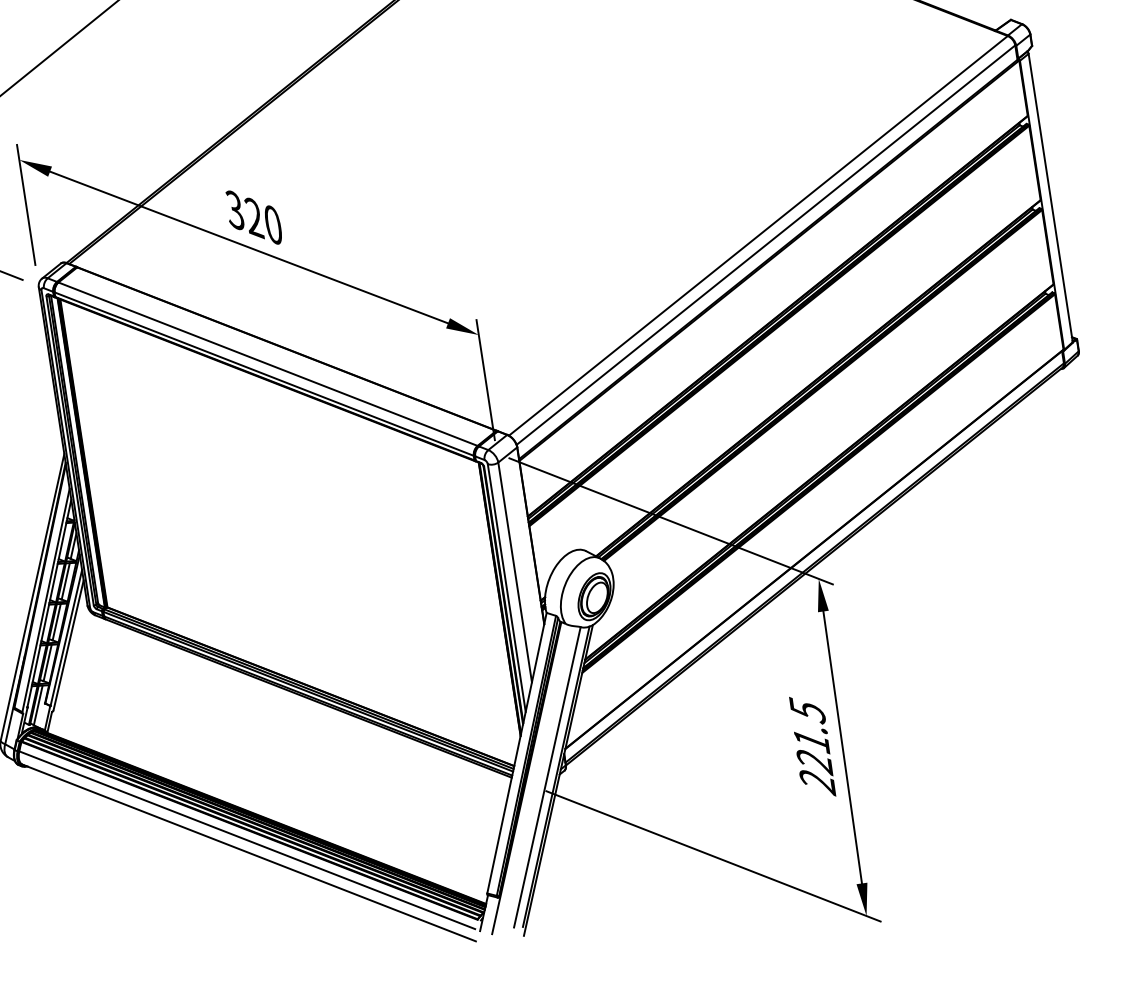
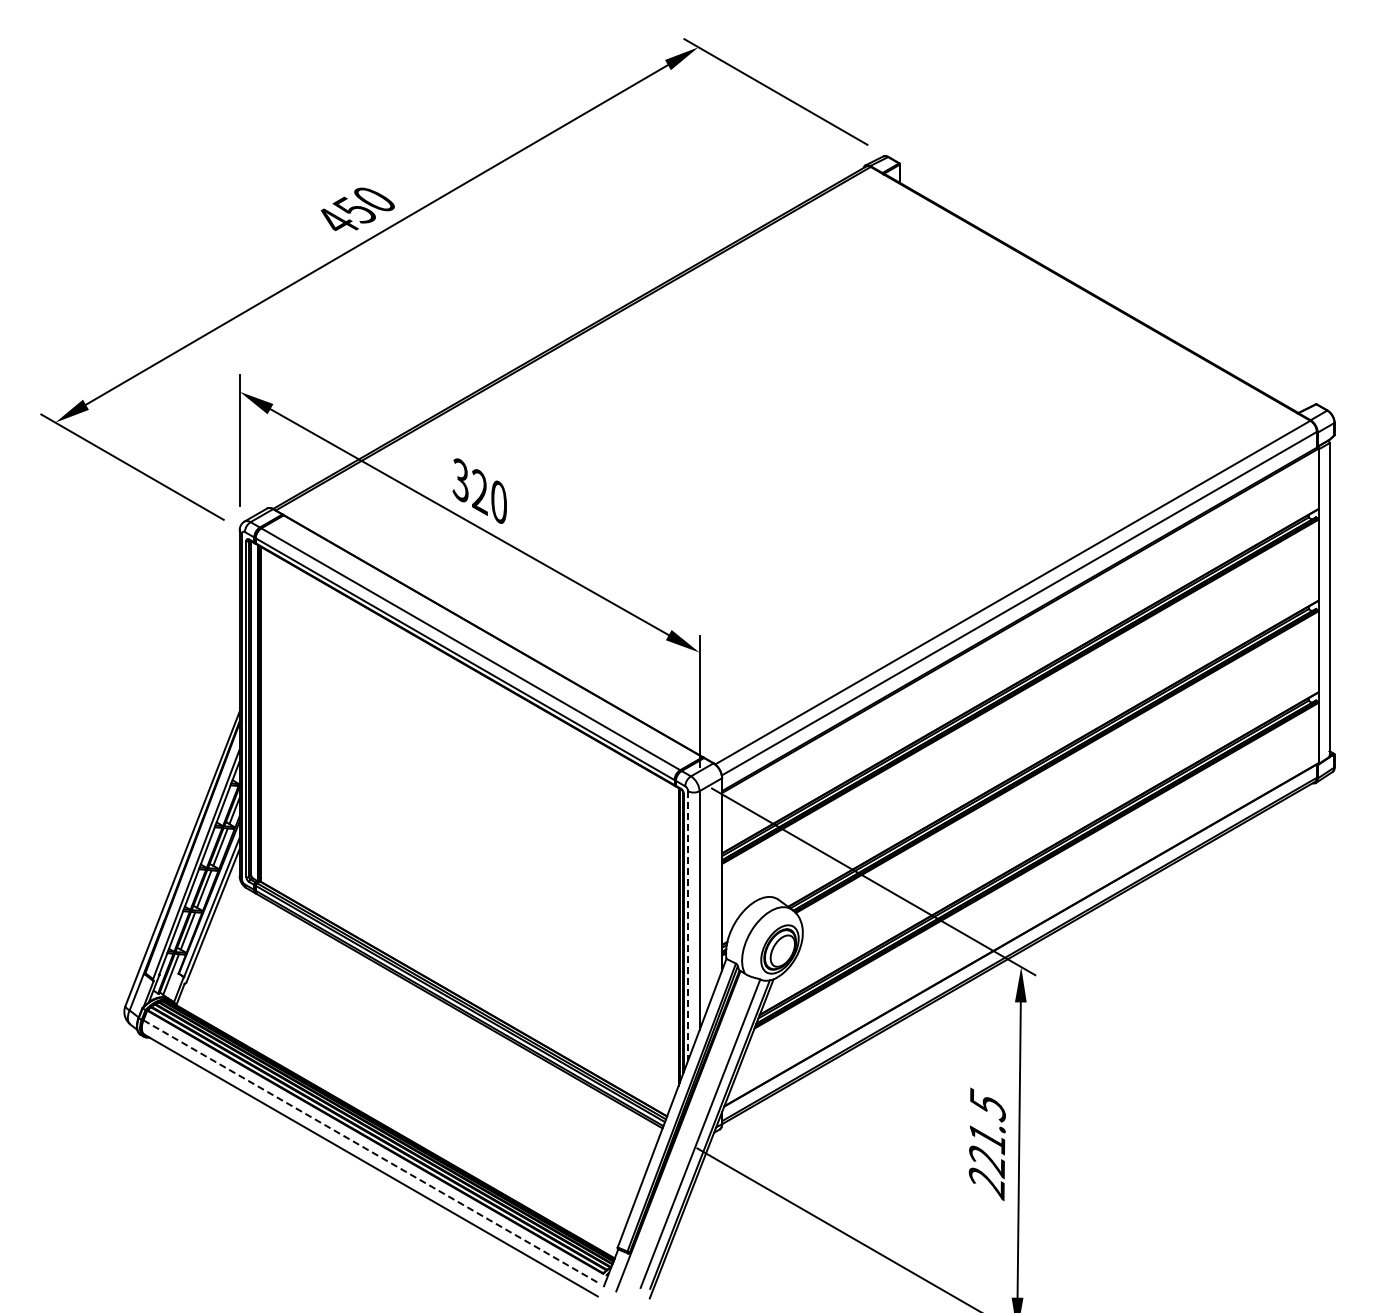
line: (507, 587) -> (688, 925), solid -> dashed
line: (247, 840) -> (371, 1152), solid -> dashed

